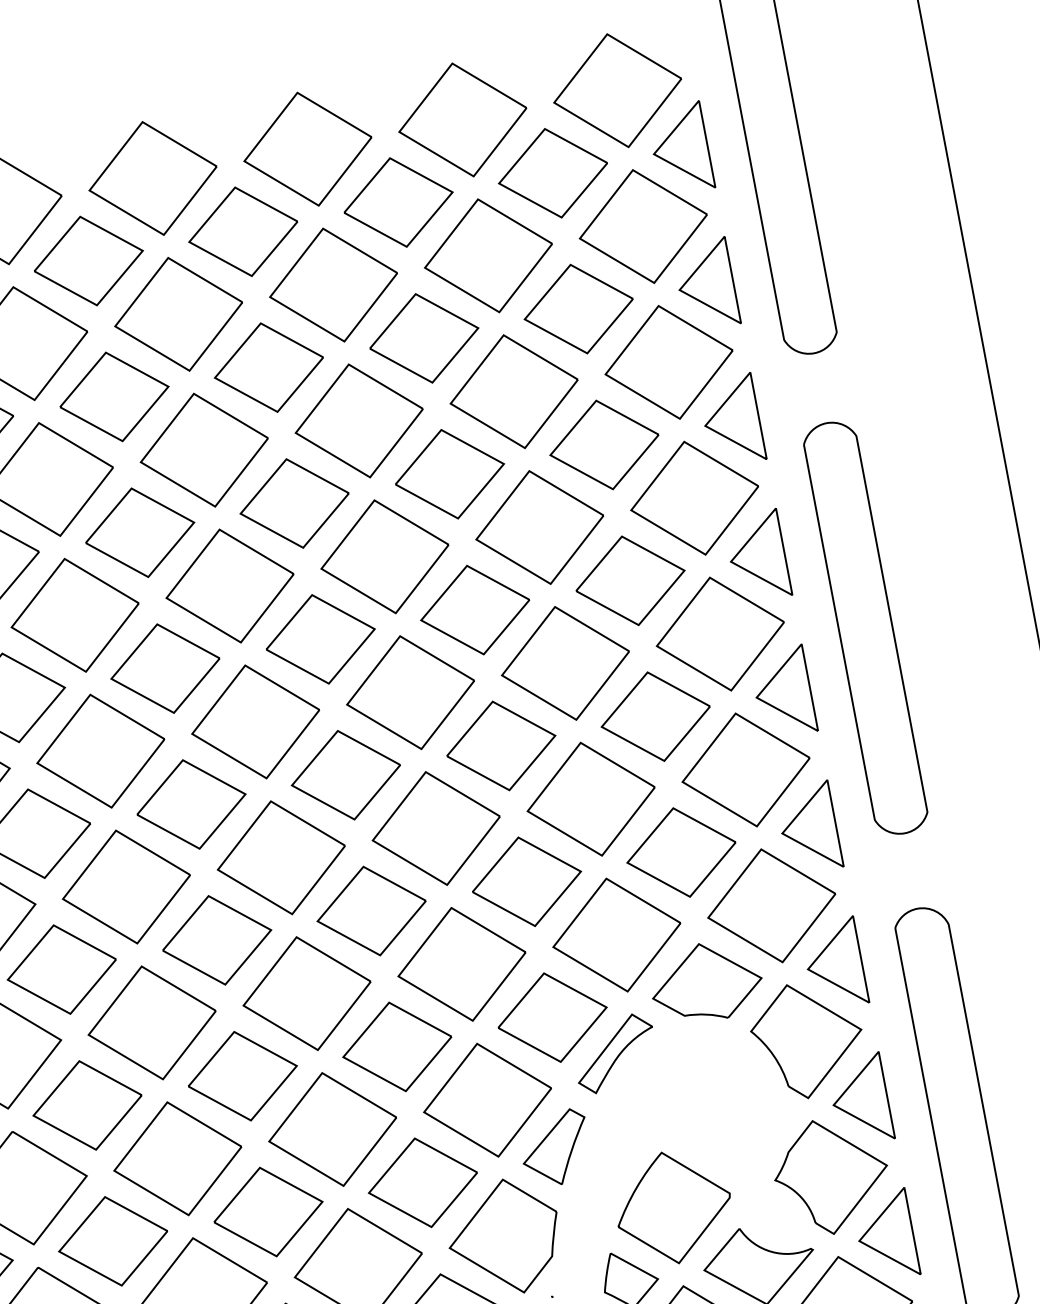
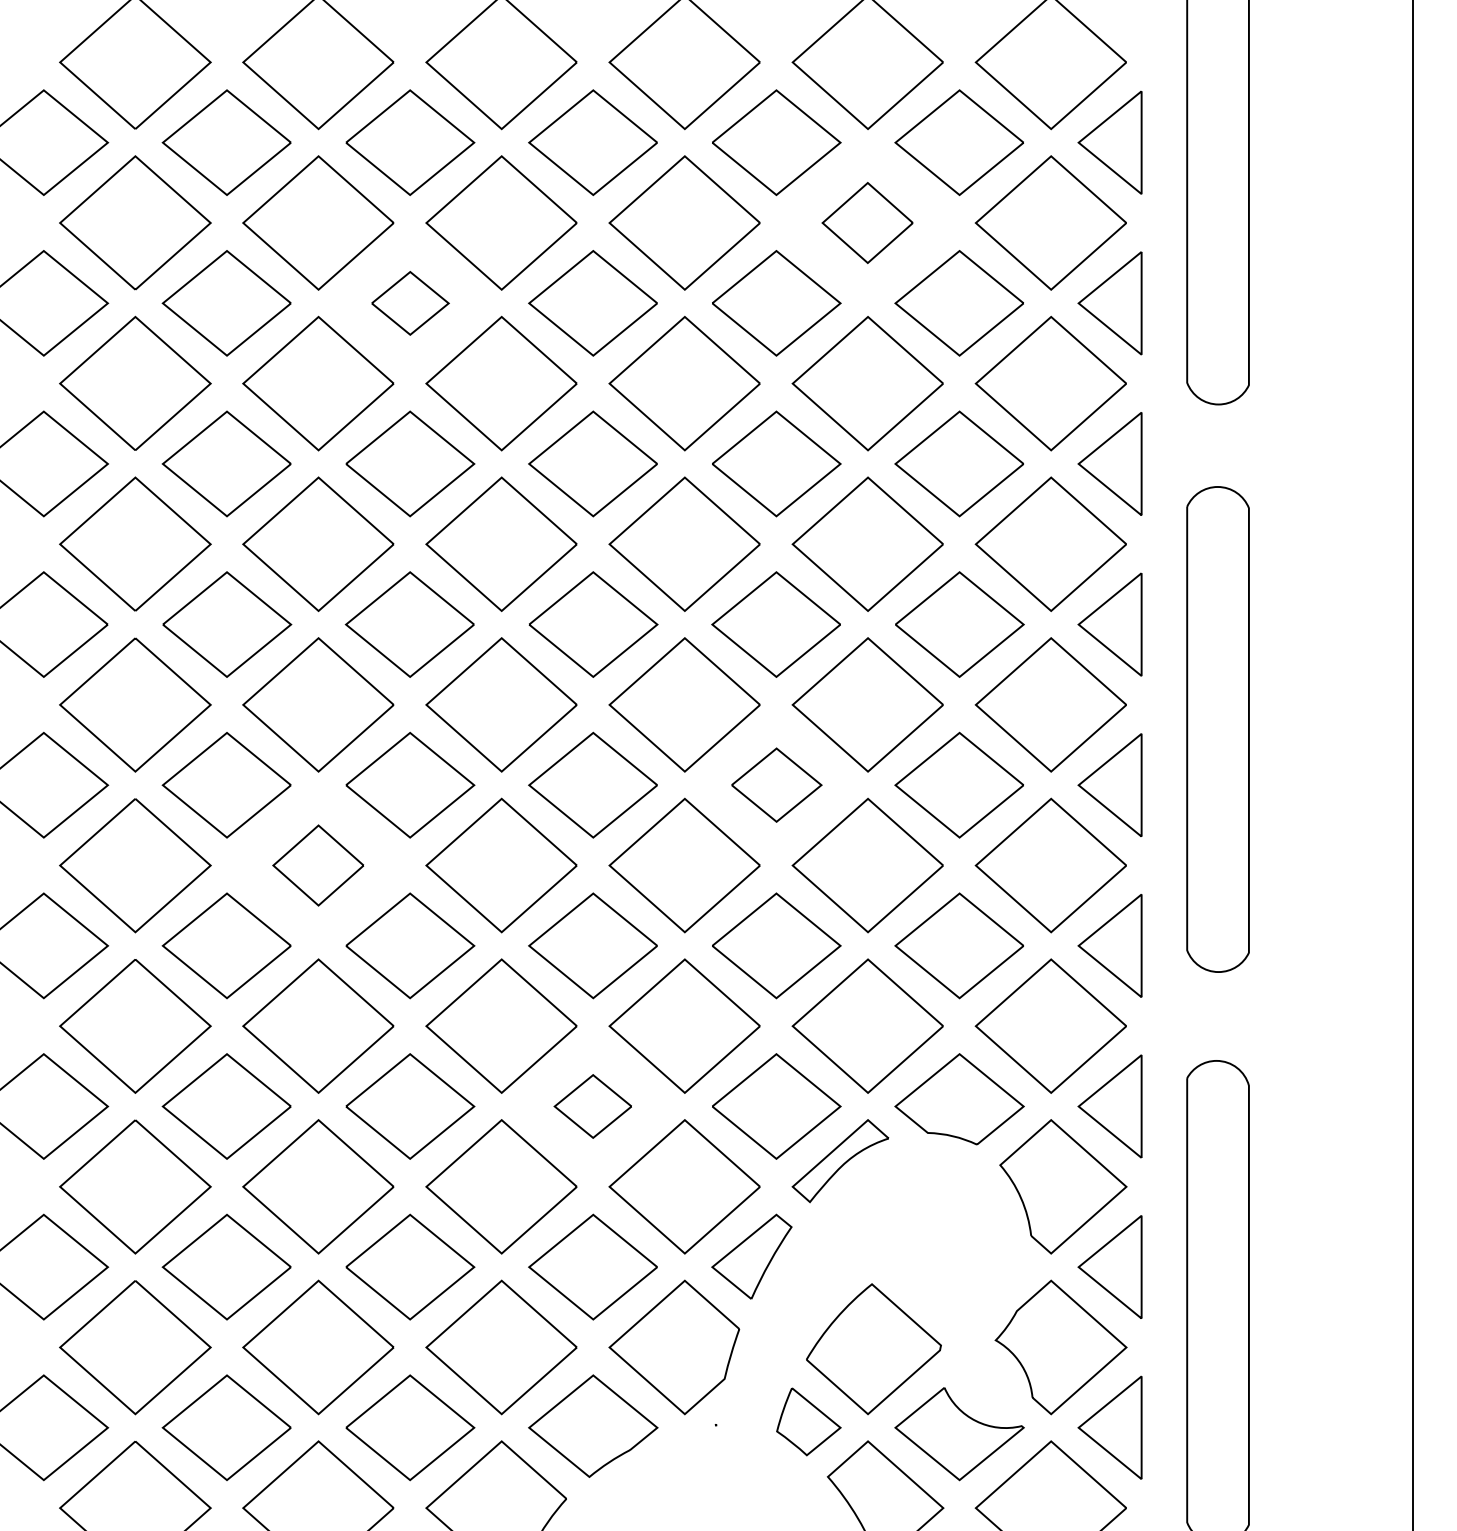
part: (488, 255) -> (867, 222), size x0.6
part: (114, 397) -> (410, 303), size x0.6
part: (501, 745) -> (776, 784), size x0.7
part: (126, 887) -> (318, 865), size x0.6
part: (396, 1047) -> (592, 1106), size x0.6

